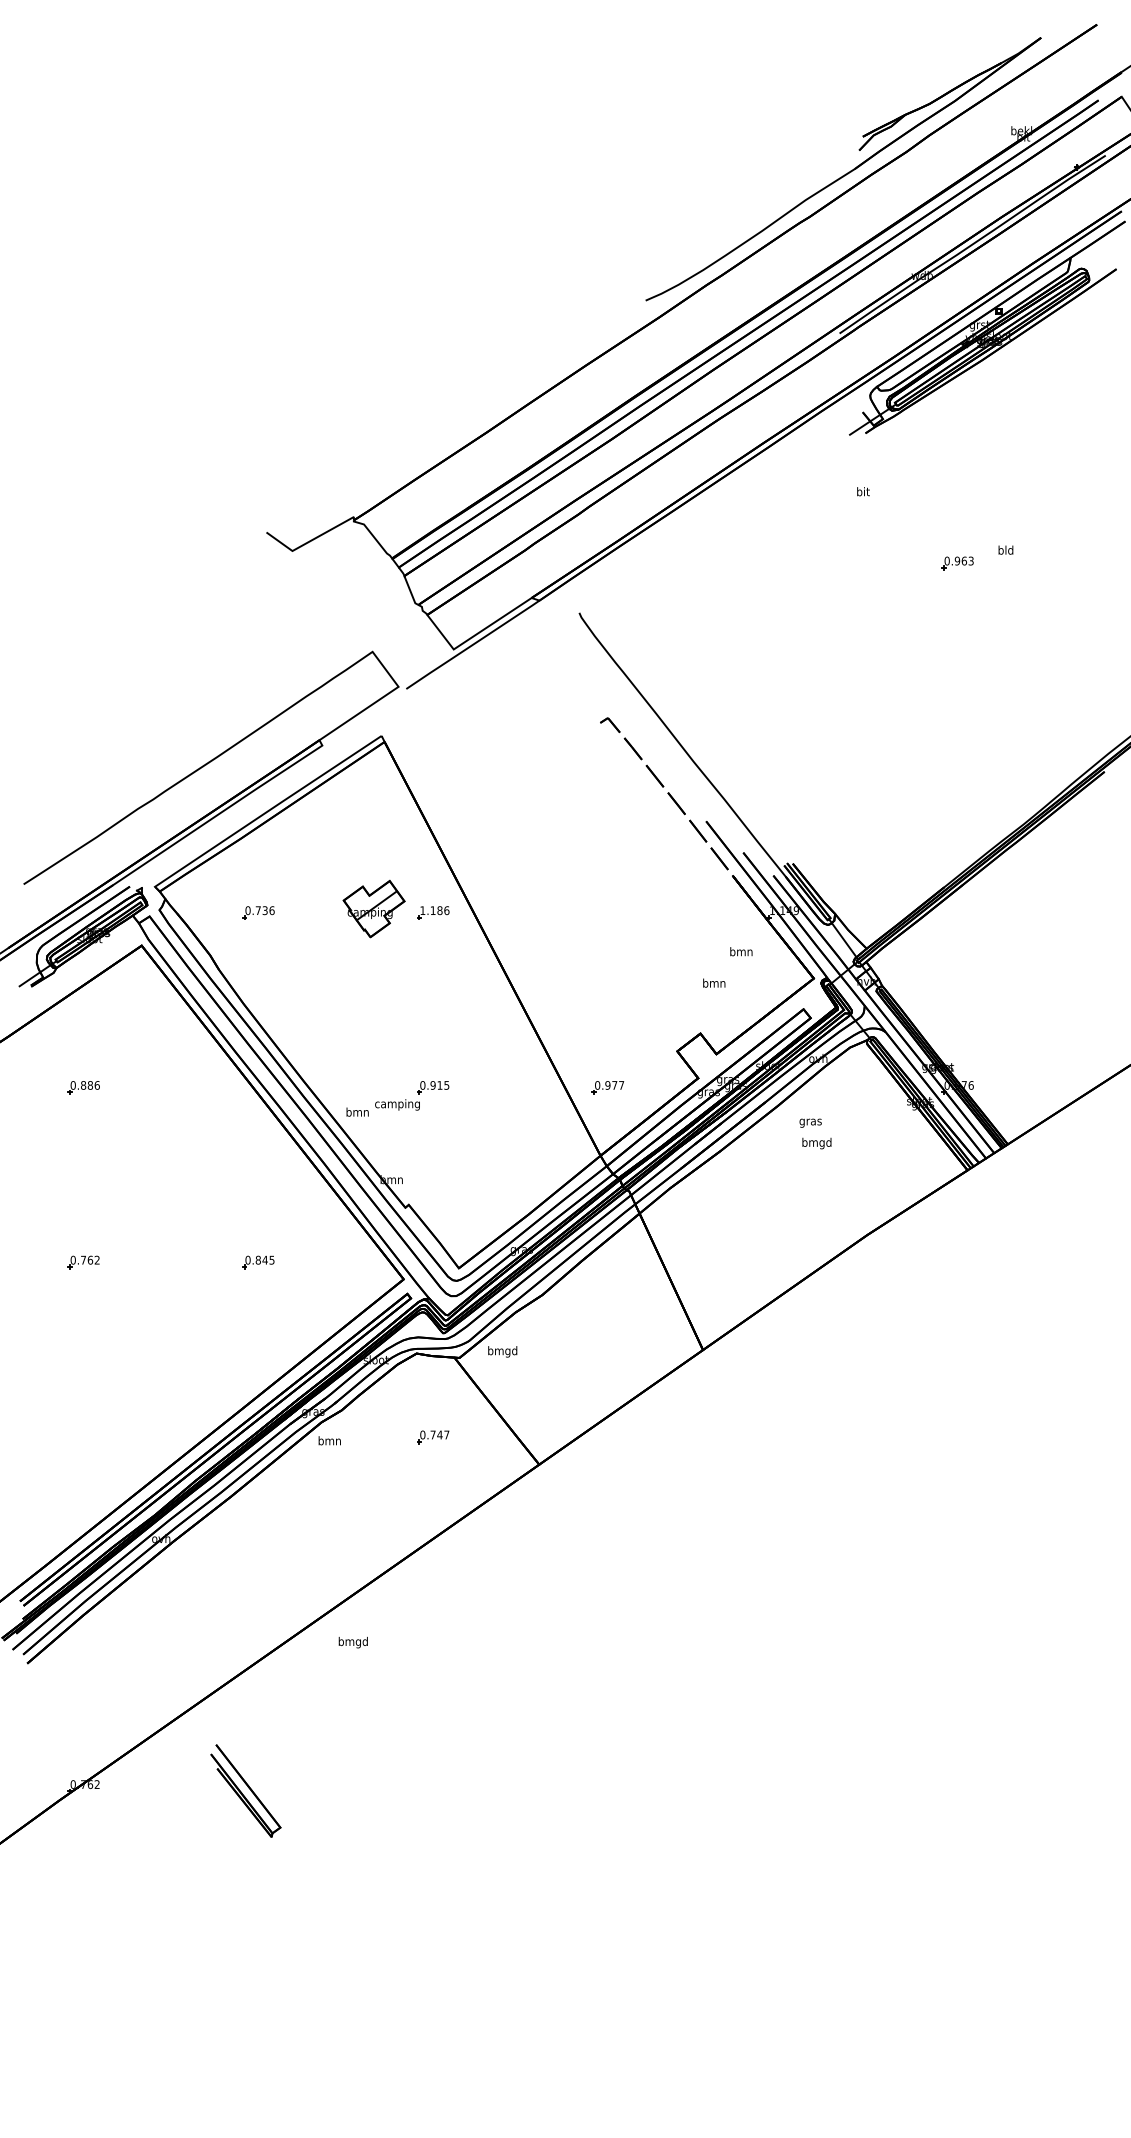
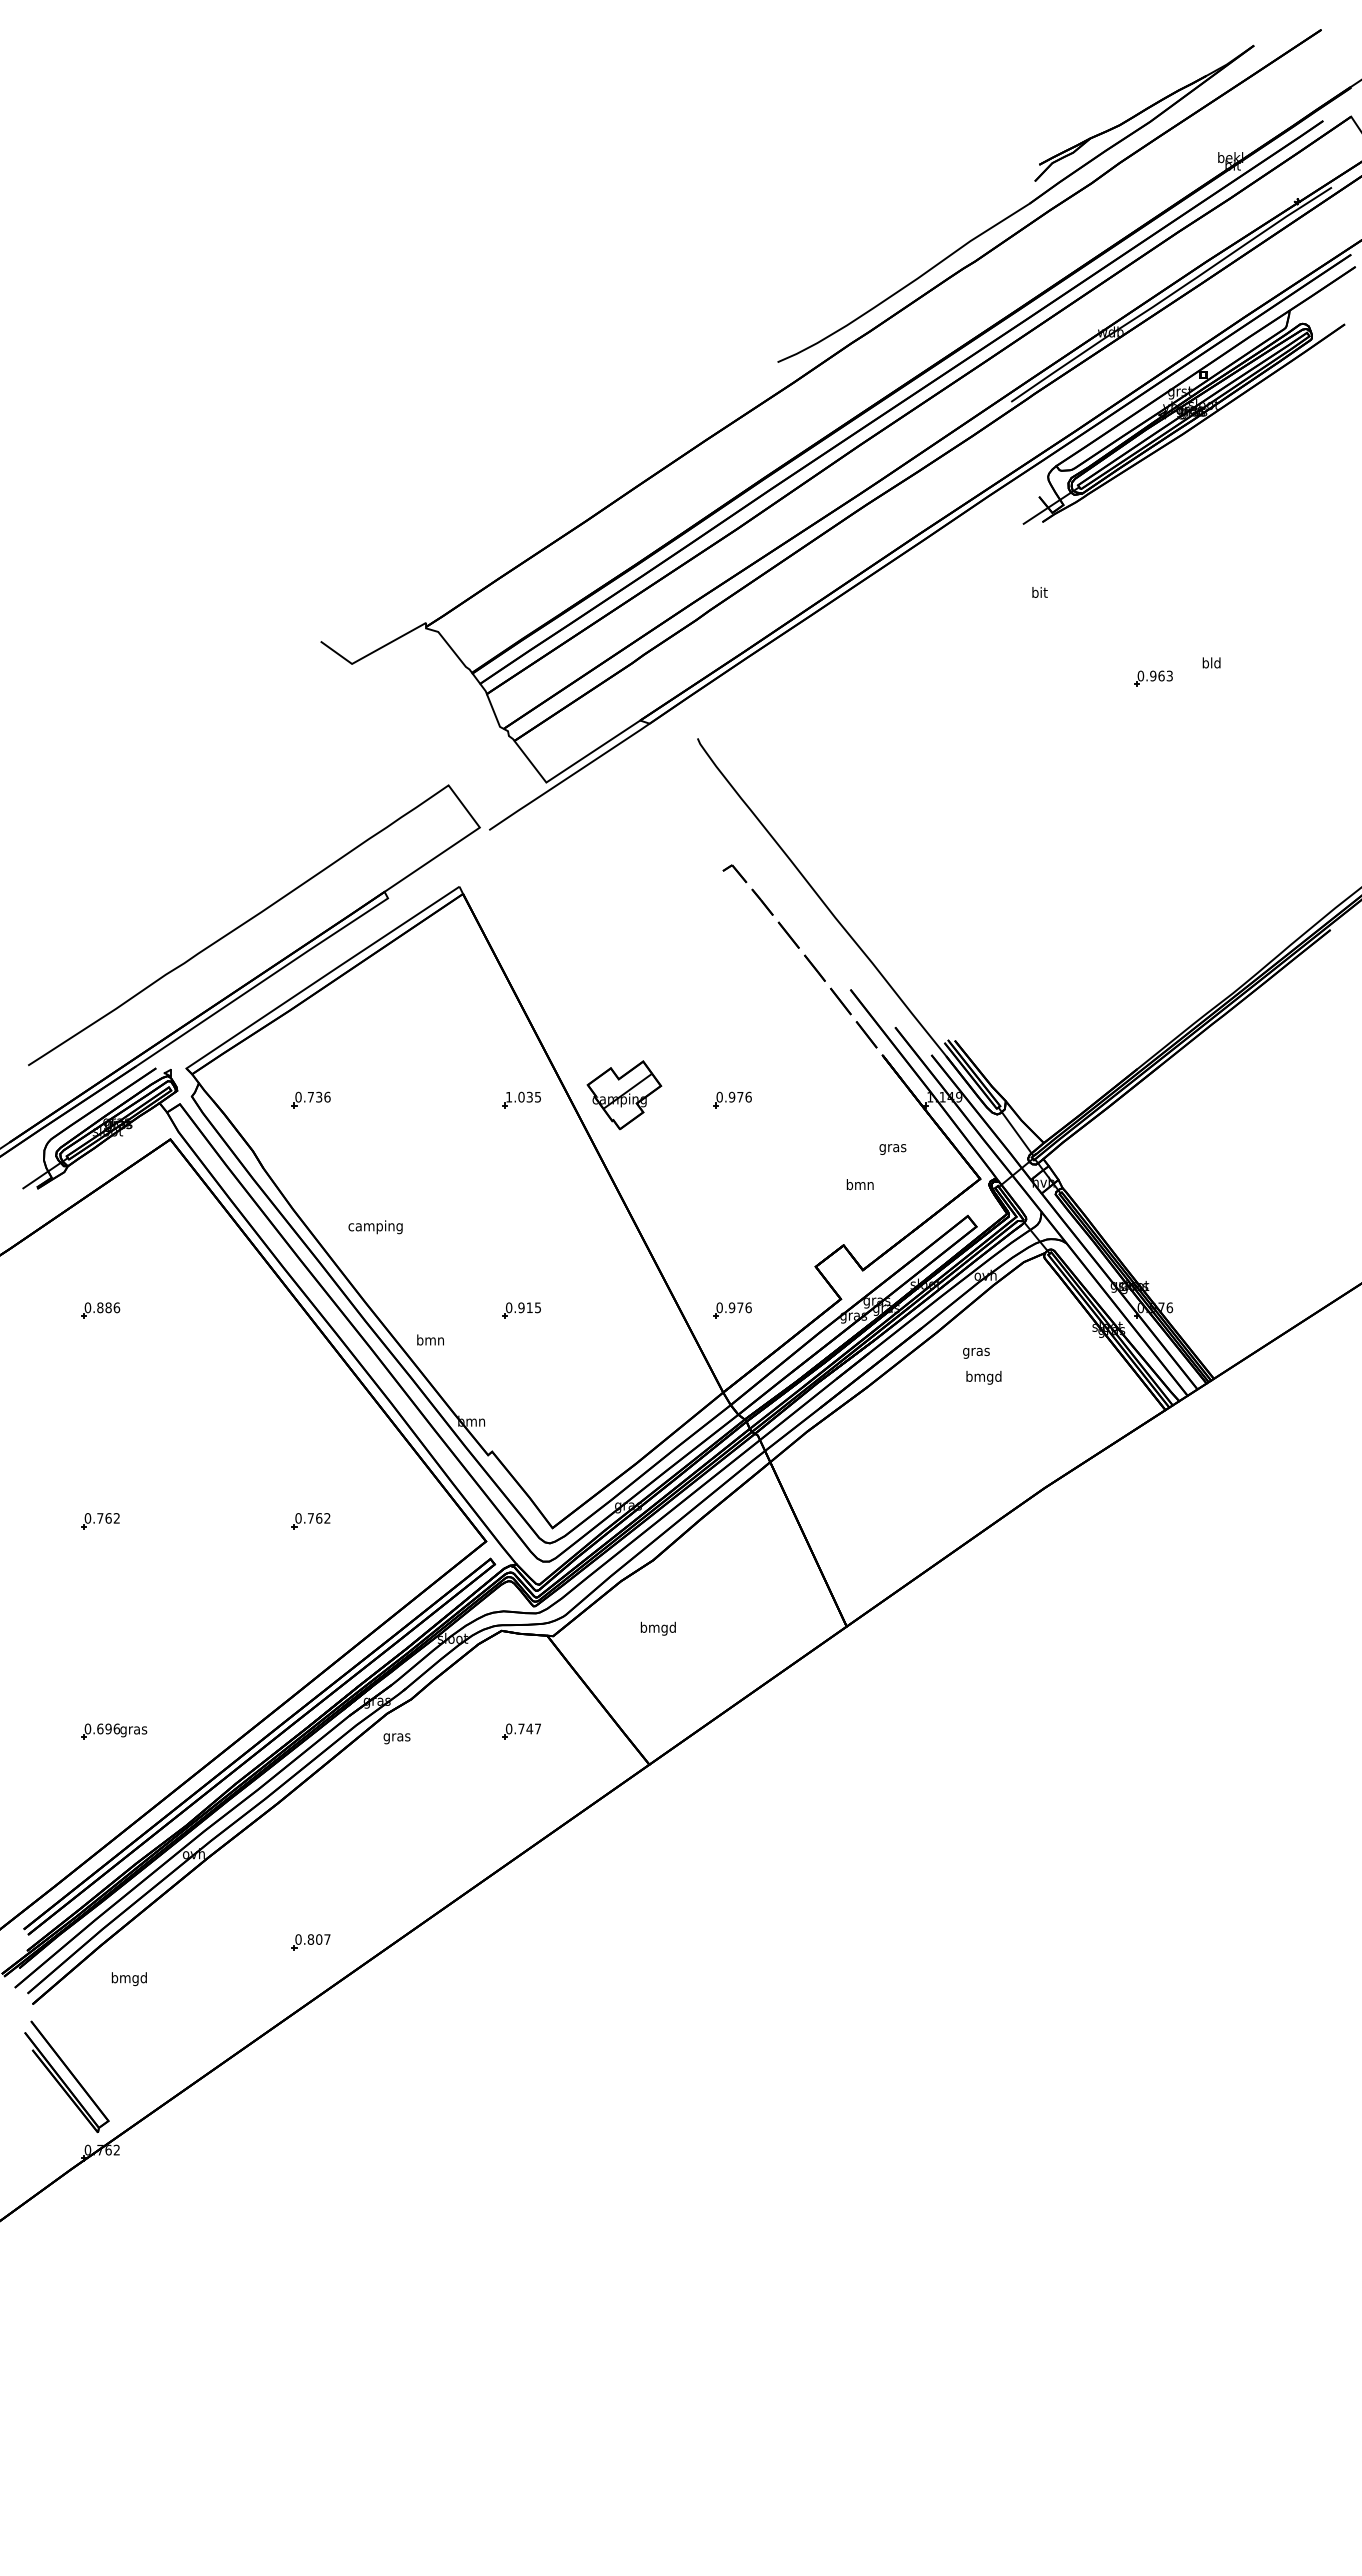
part: (374, 909) -> (624, 1095), moved
text: (439, 910) -> (529, 1096), 1.186 -> 1.035
part: (608, 912) -> (732, 1099), added
text: (741, 952) -> (892, 1147), bmn -> gras
text: (621, 1085) -> (748, 1307), 0.977 -> 0.976
text: (397, 1105) -> (375, 1227), moved
text: (264, 1260) -> (318, 1518), 0.845 -> 0.762
text: (502, 1351) -> (657, 1628), moved
part: (95, 1437) -> (114, 1731), added
text: (329, 1442) -> (396, 1737), bmn -> gras
part: (257, 1612) -> (310, 1942), added
text: (352, 1642) -> (128, 1979), moved
part: (245, 1790) -> (66, 2076), moved

